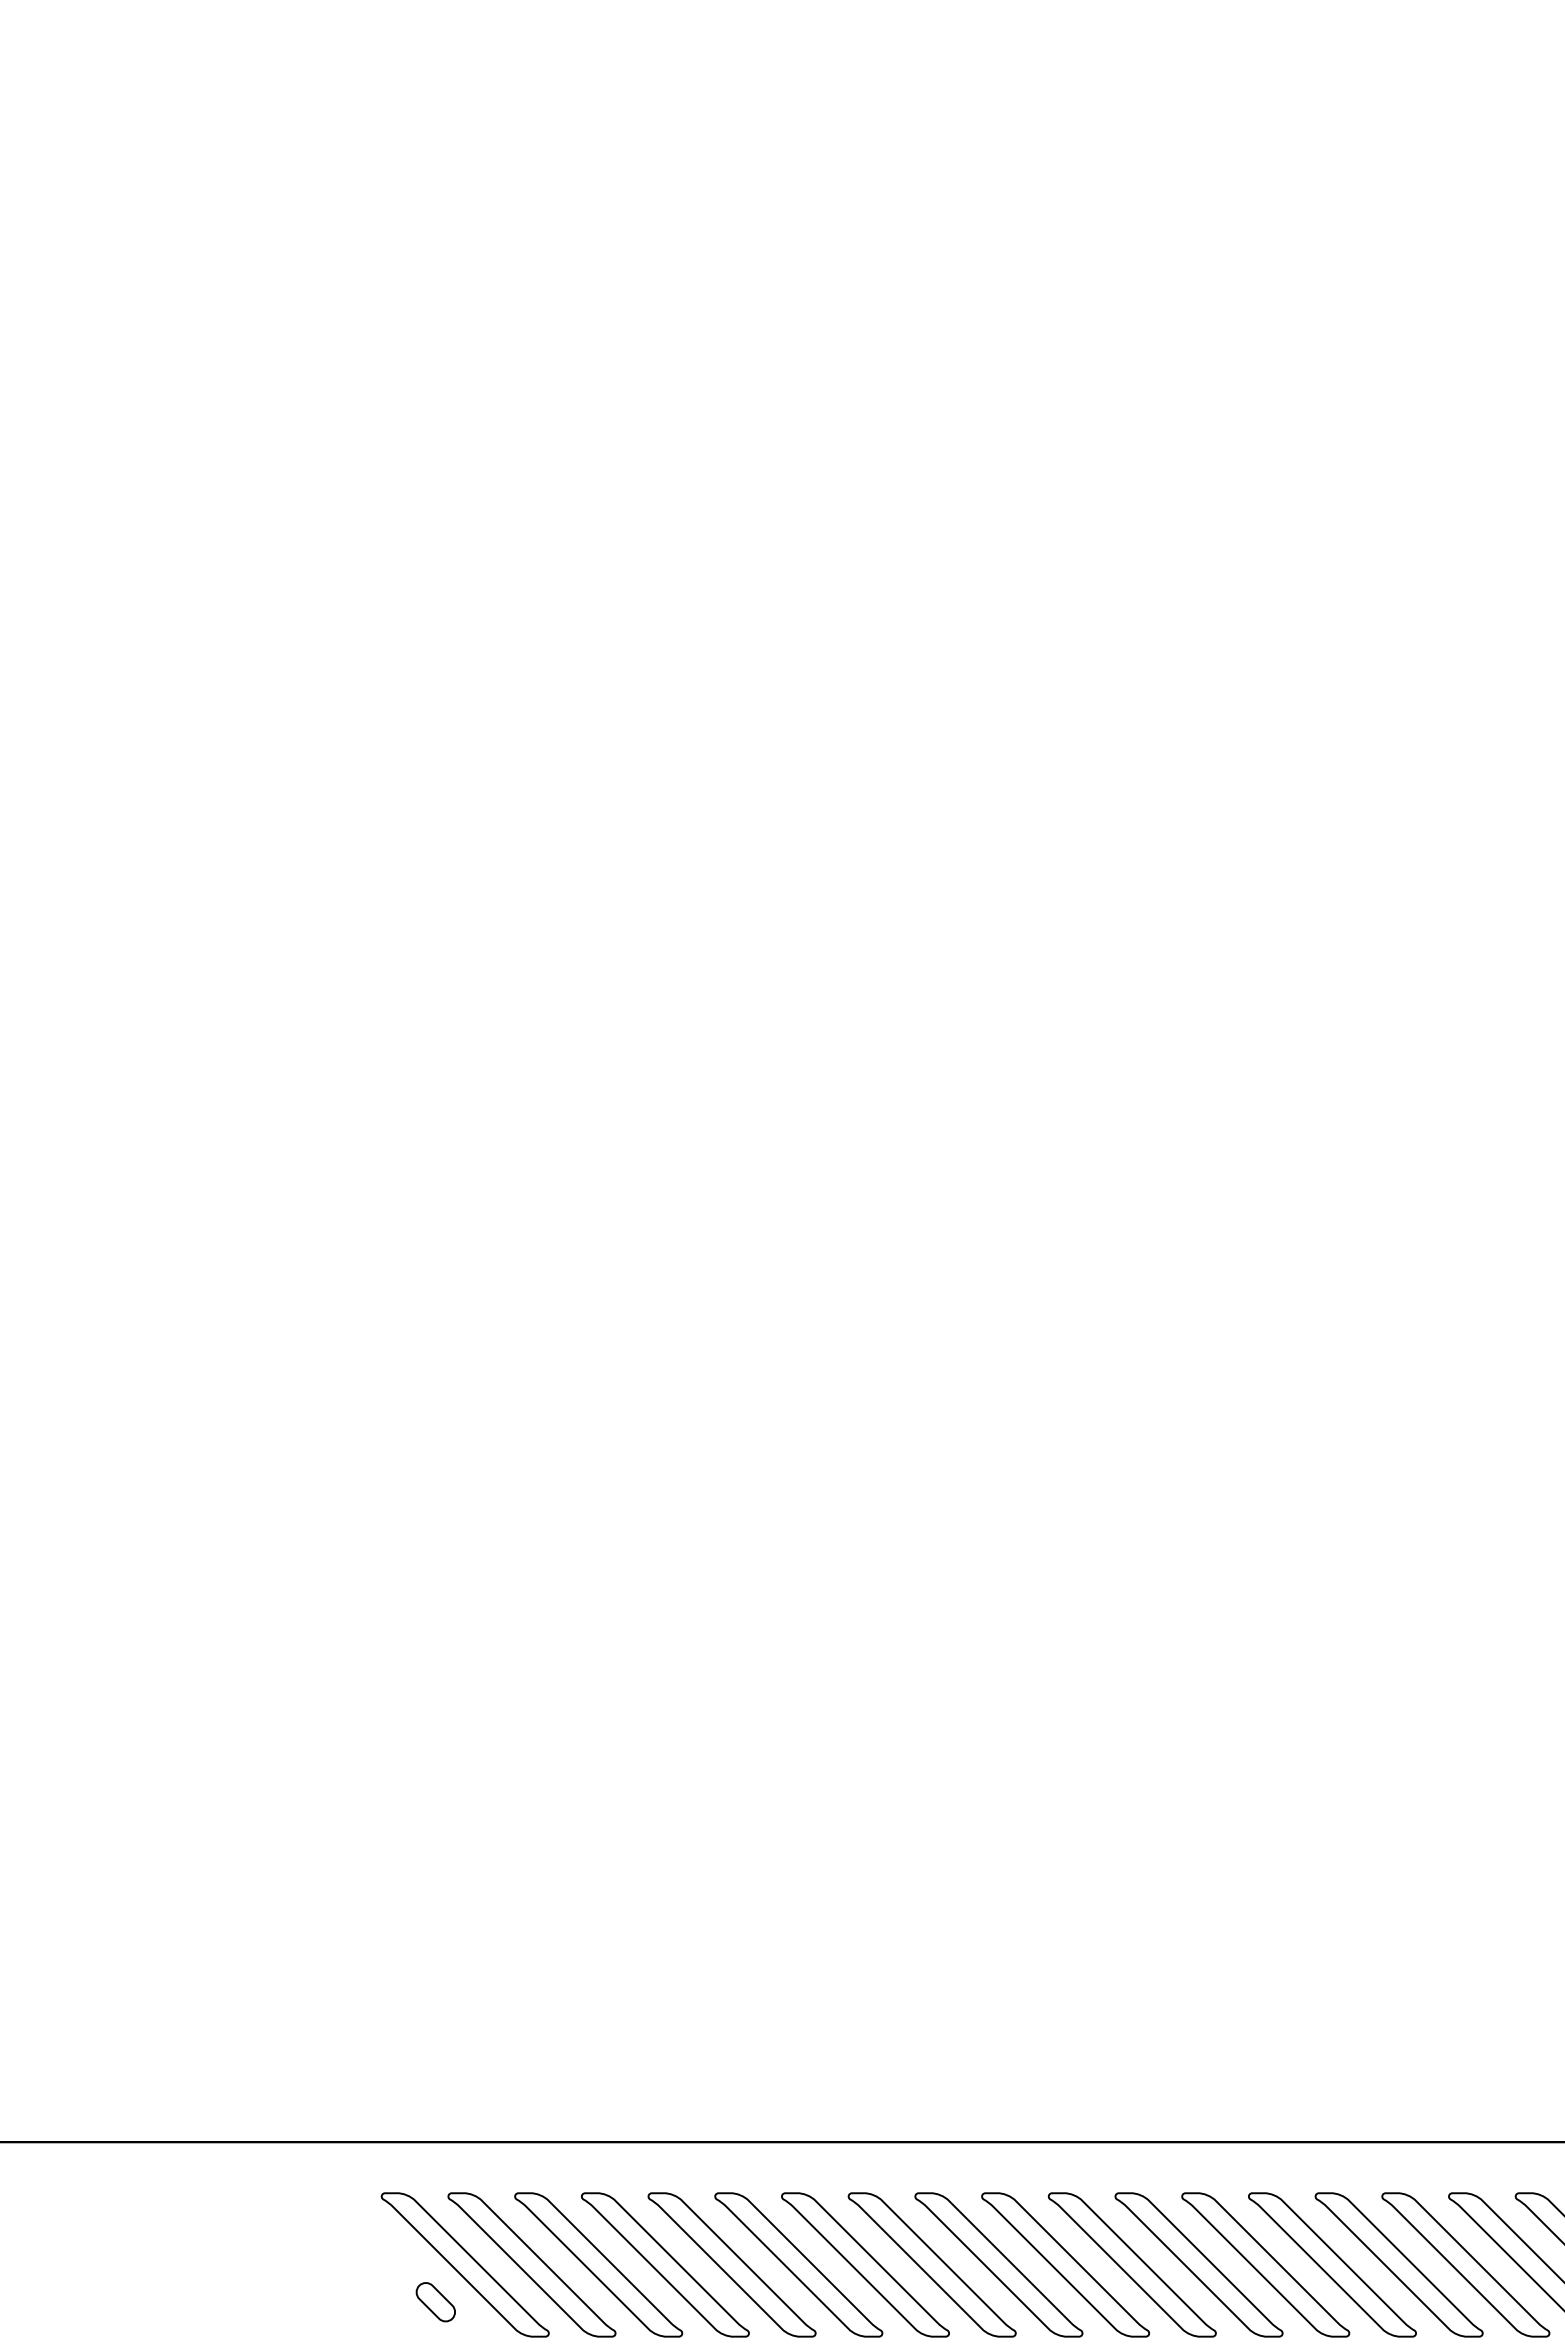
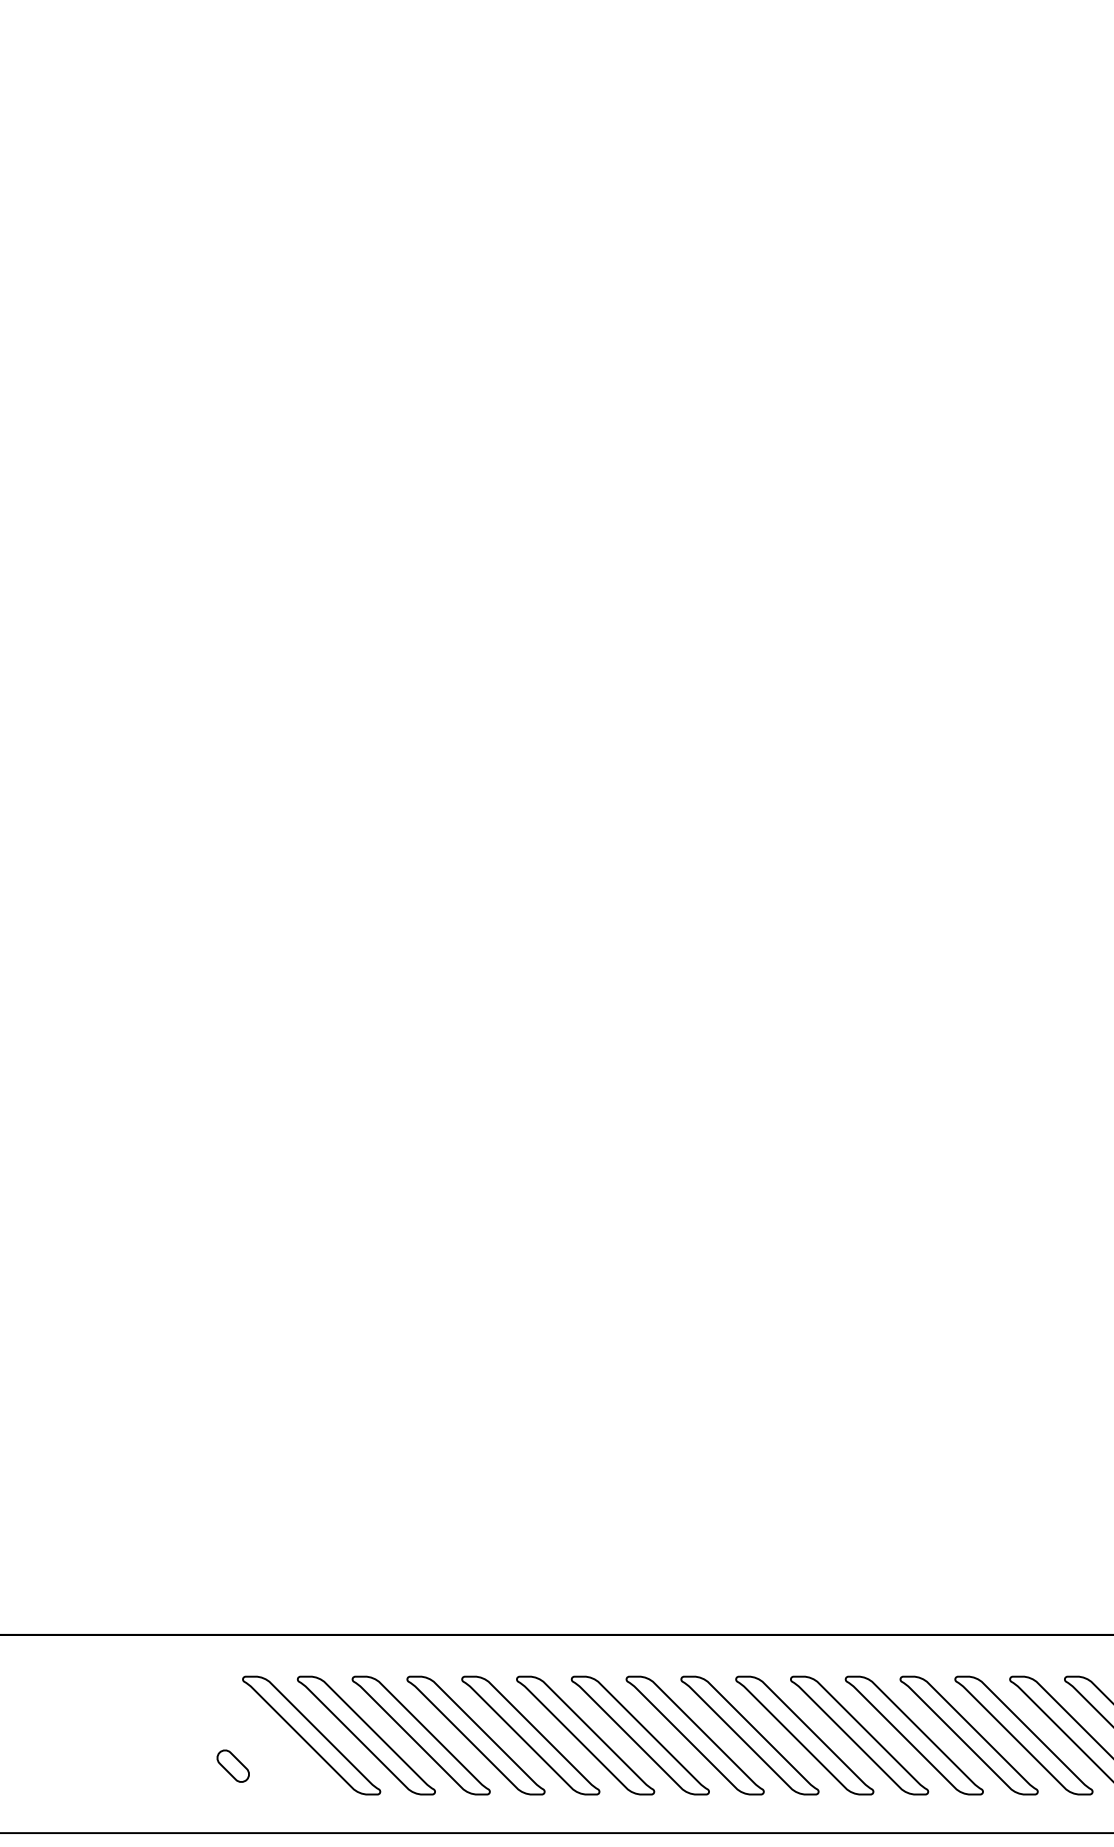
part: (435, 2302) -> (232, 1766), moved

